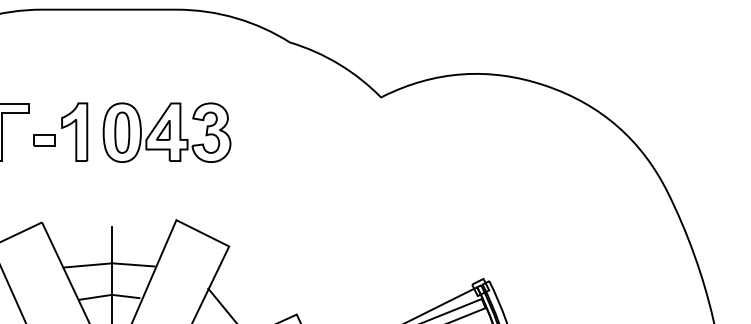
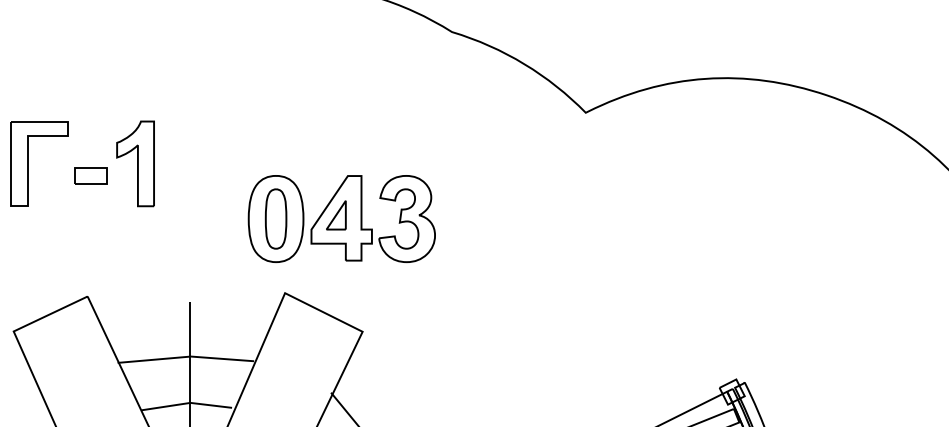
part: (166, 132) -> (341, 218), moved

